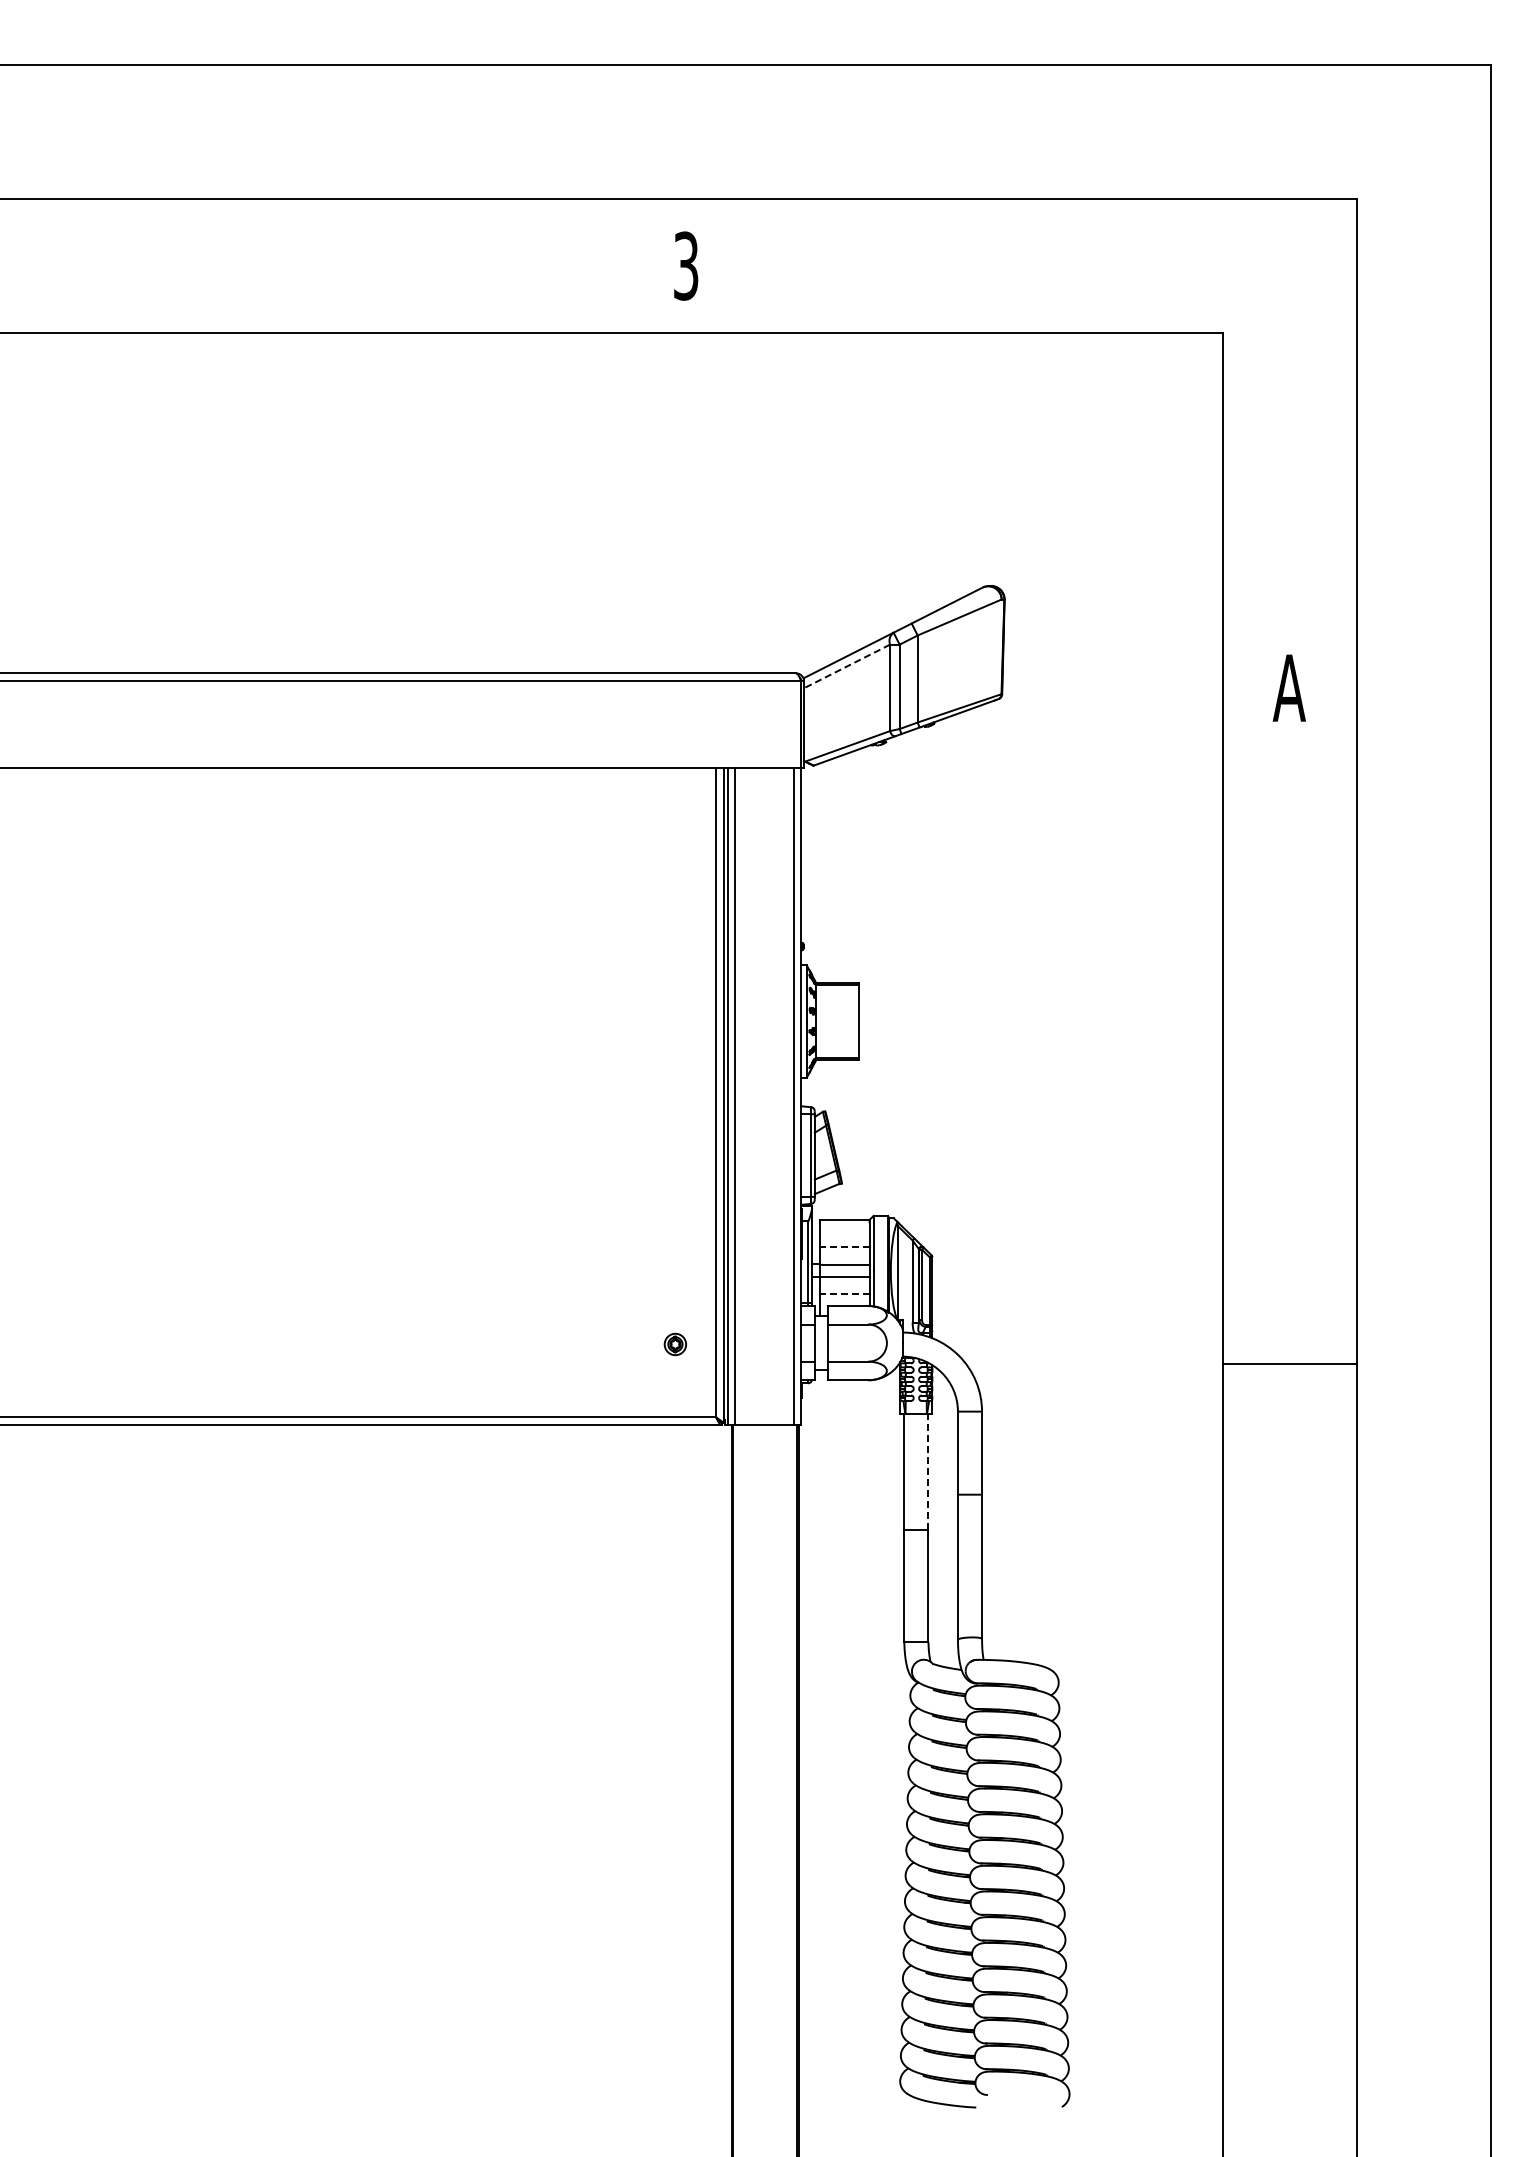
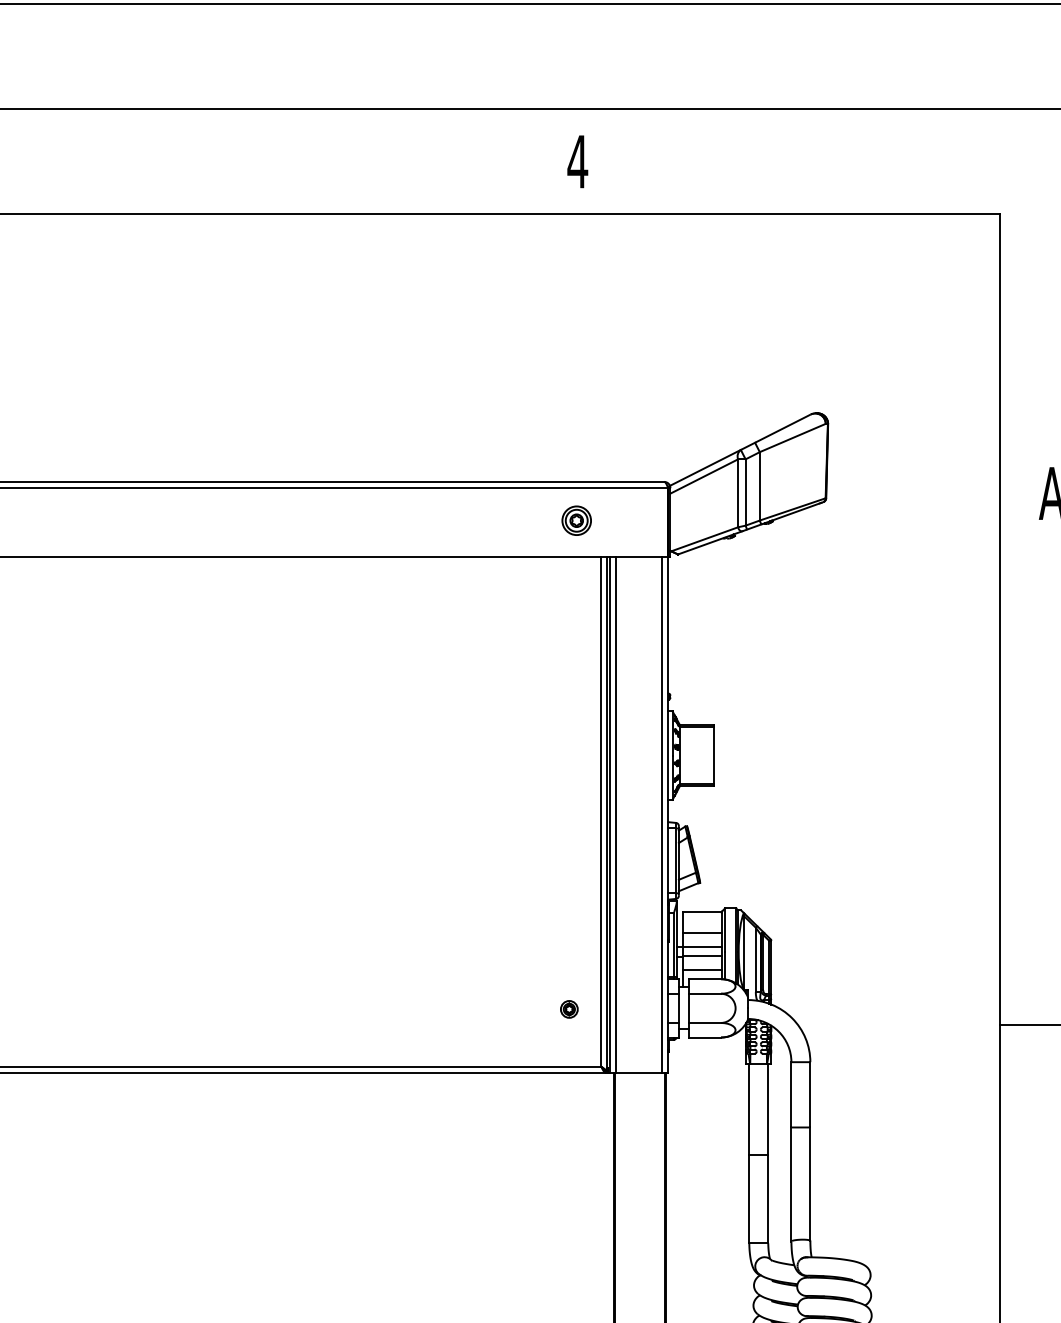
text: (685, 265) -> (577, 161), 3 -> 4
line: (846, 666) -> (703, 476), dashed -> solid
part: (684, 722) -> (576, 520), added
line: (844, 1247) -> (702, 933), dashed -> solid
line: (844, 1294) -> (702, 970), dashed -> solid
line: (928, 1471) -> (768, 1109), dashed -> solid

